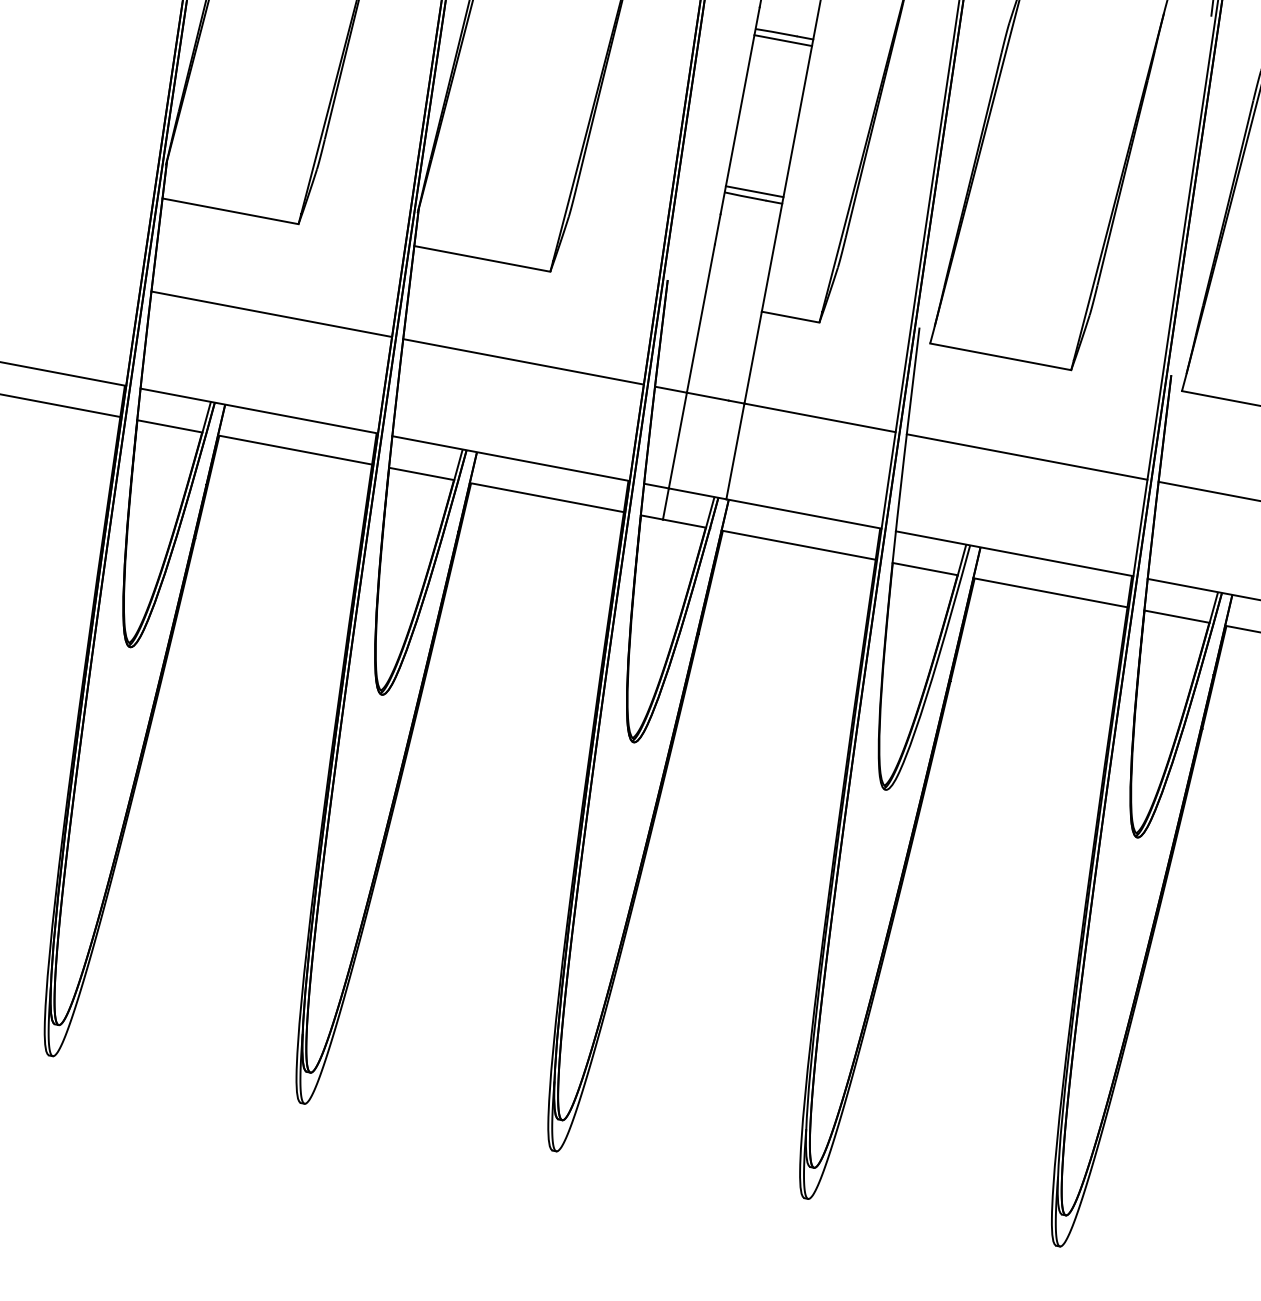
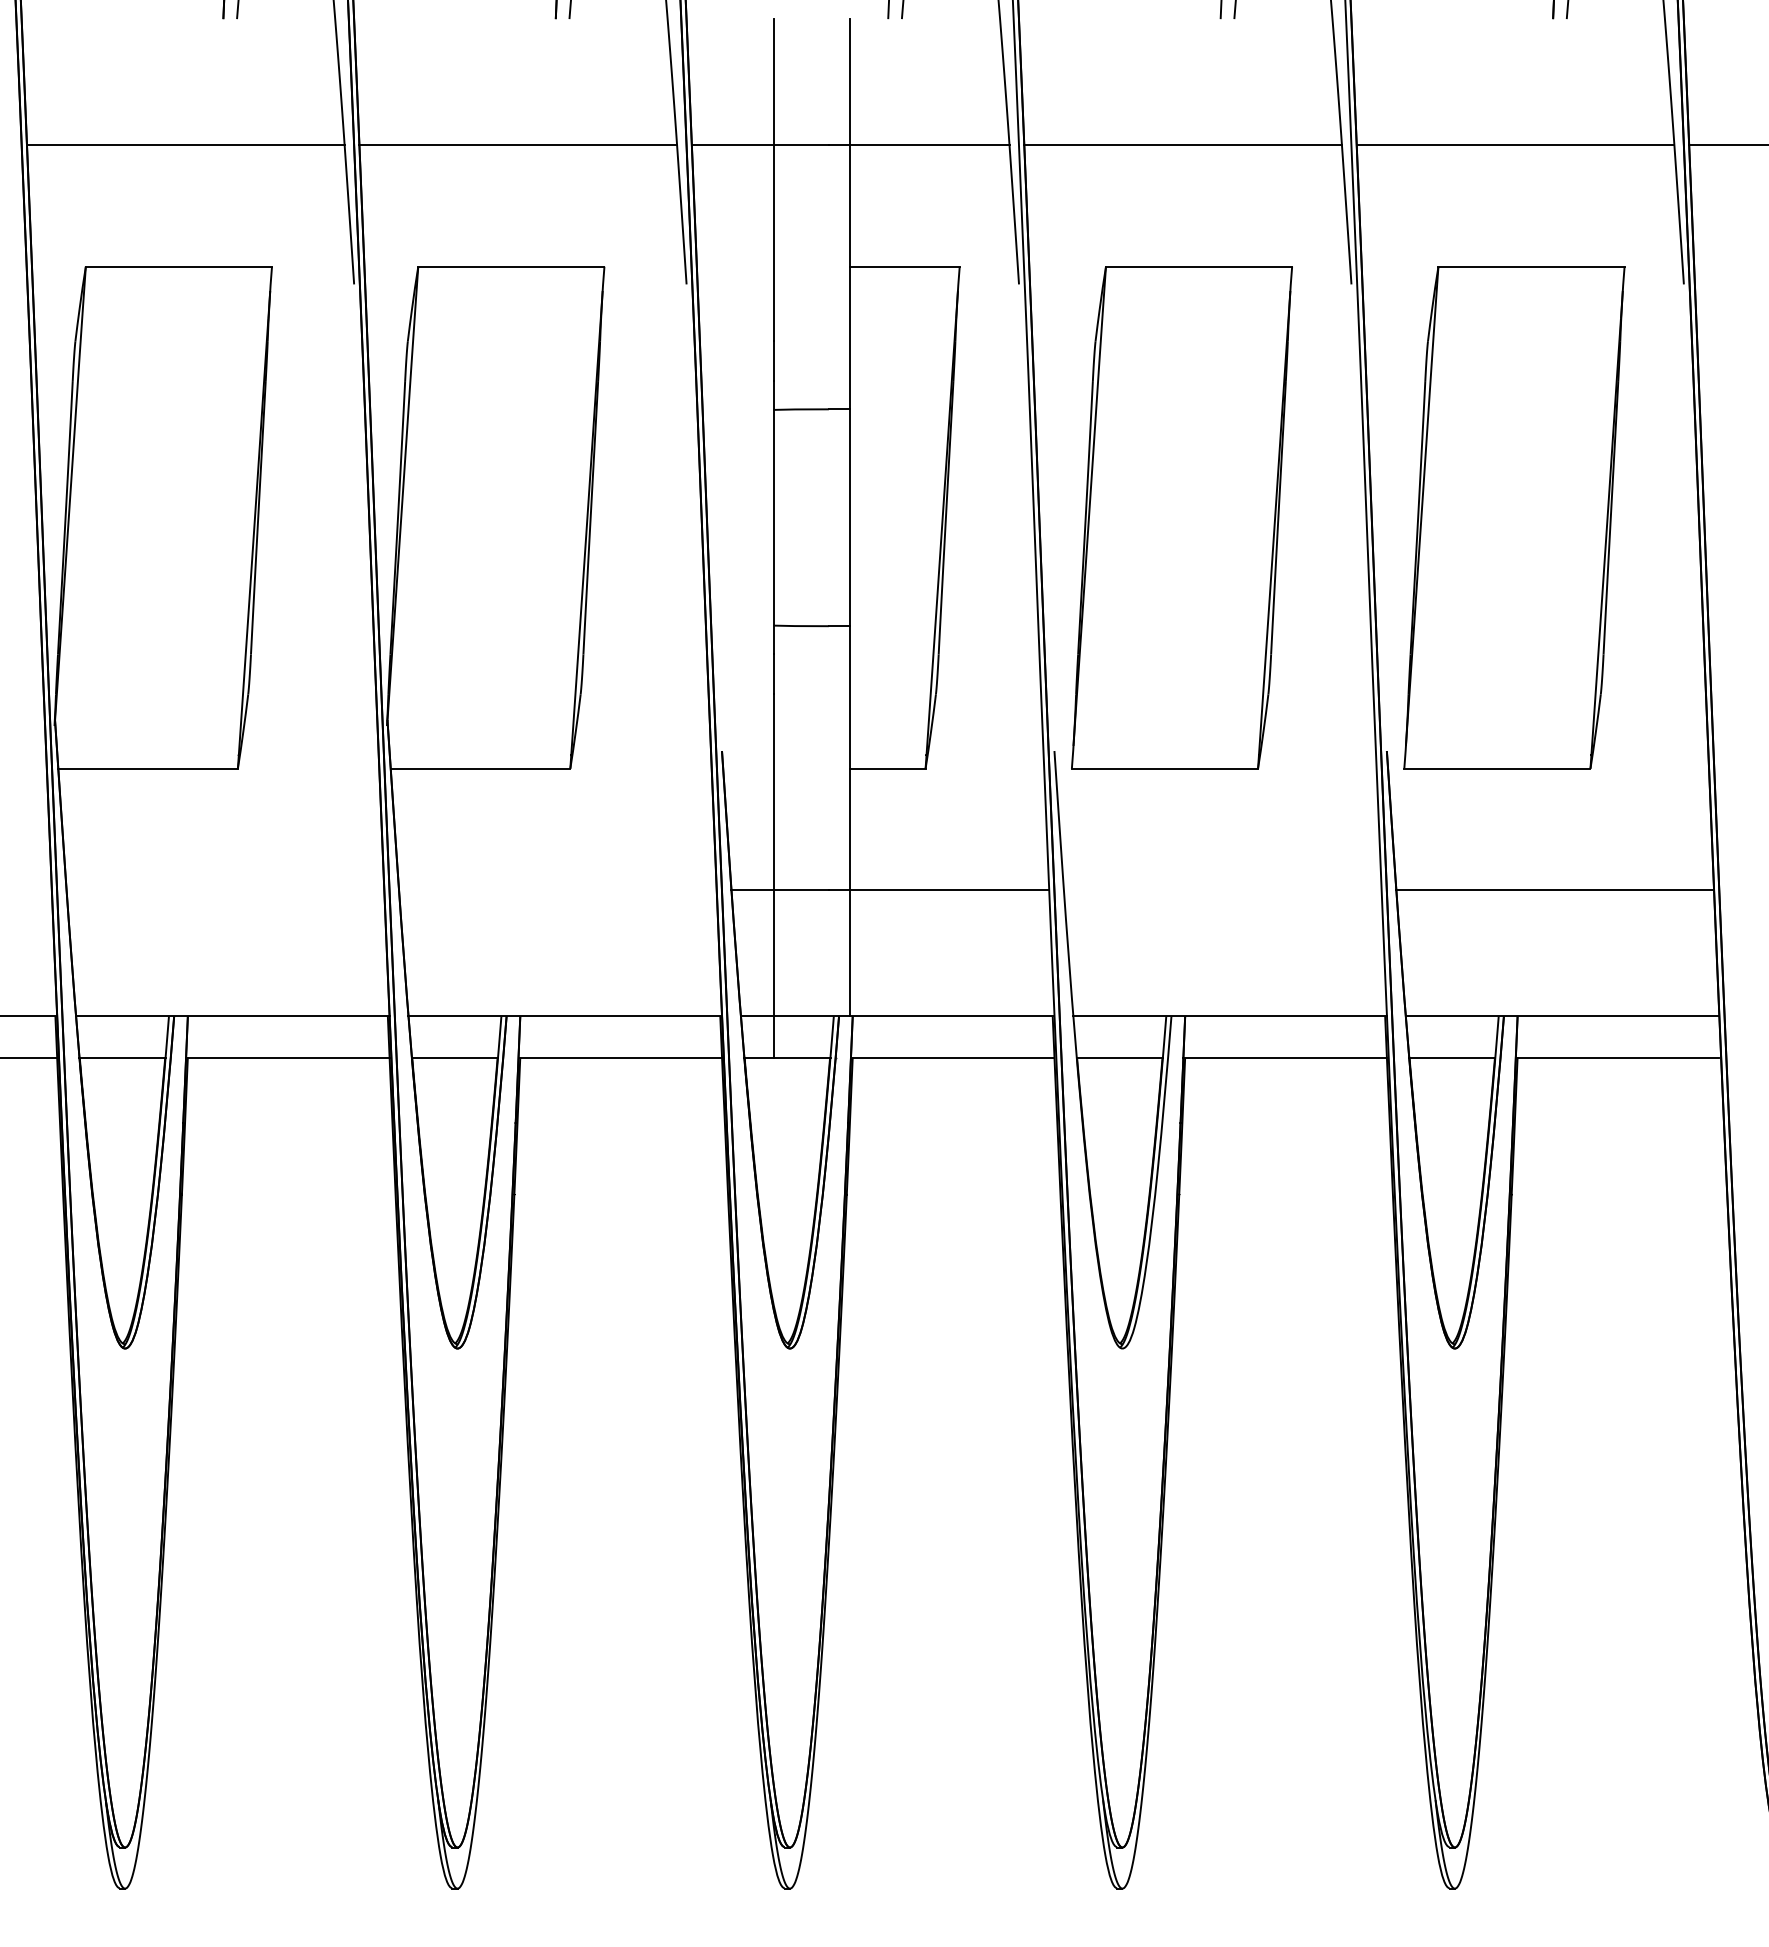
line: (783, 40) -> (811, 418), removed
line: (754, 191) -> (811, 617), removed
line: (271, 314) -> (225, 890), removed
line: (523, 362) -> (557, 890), removed
line: (1026, 457) -> (1222, 890), removed

